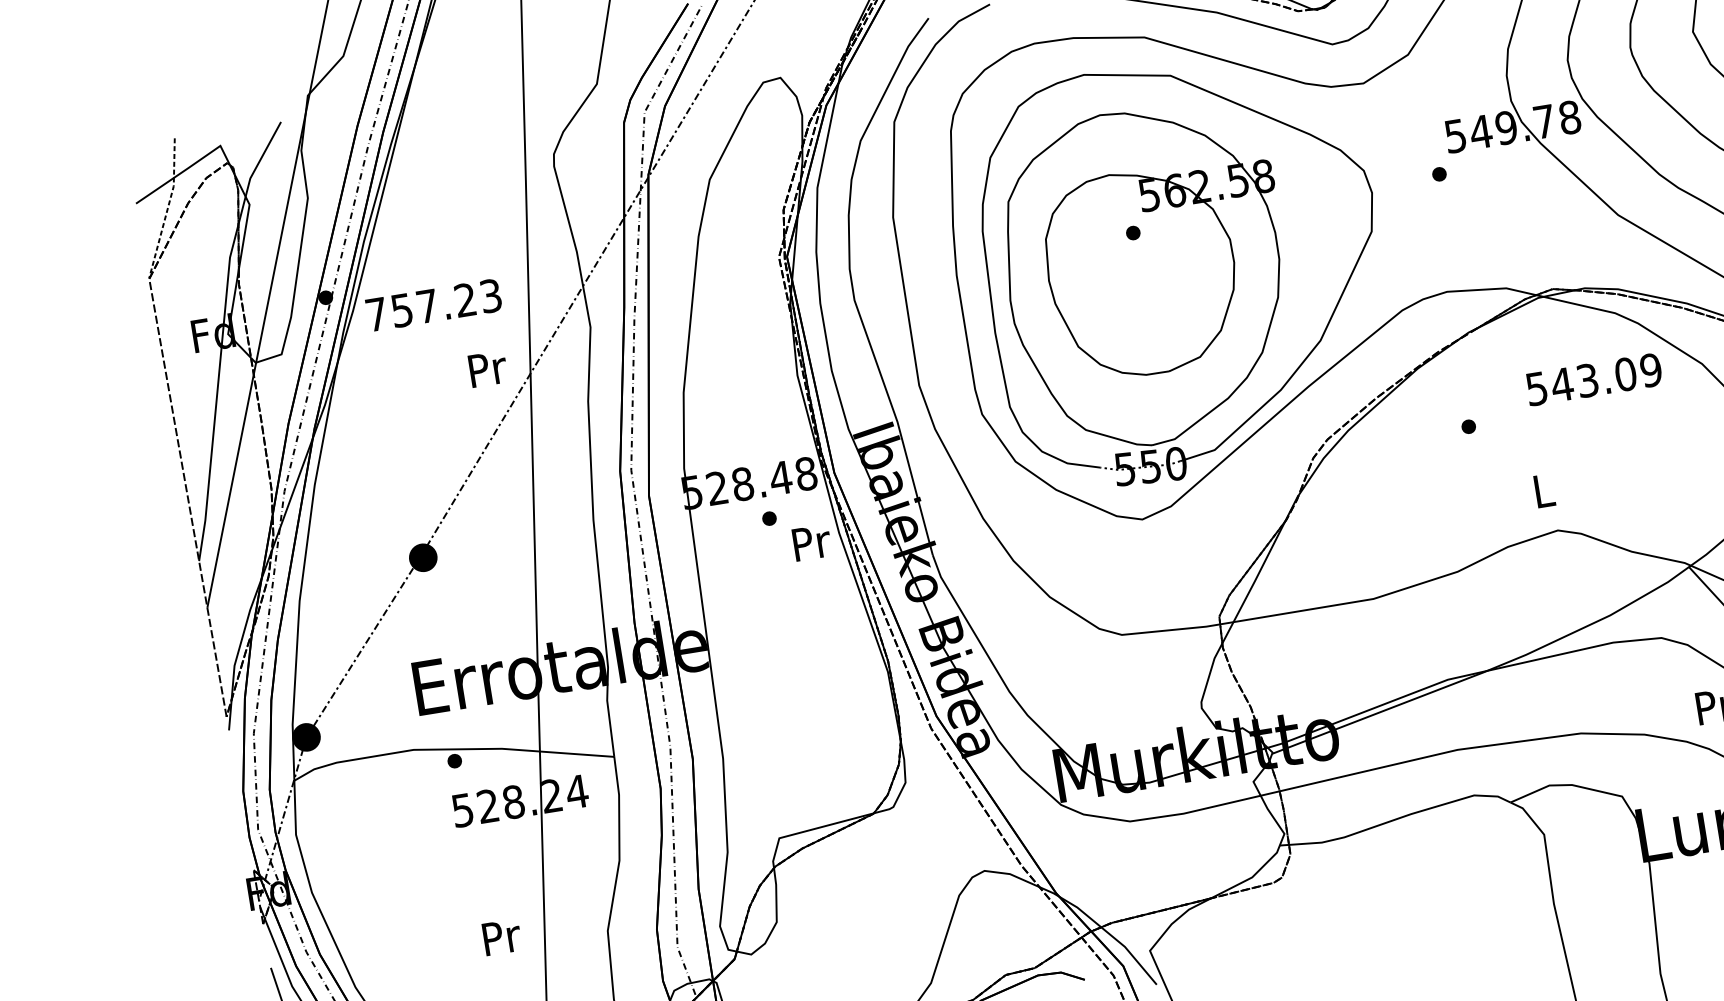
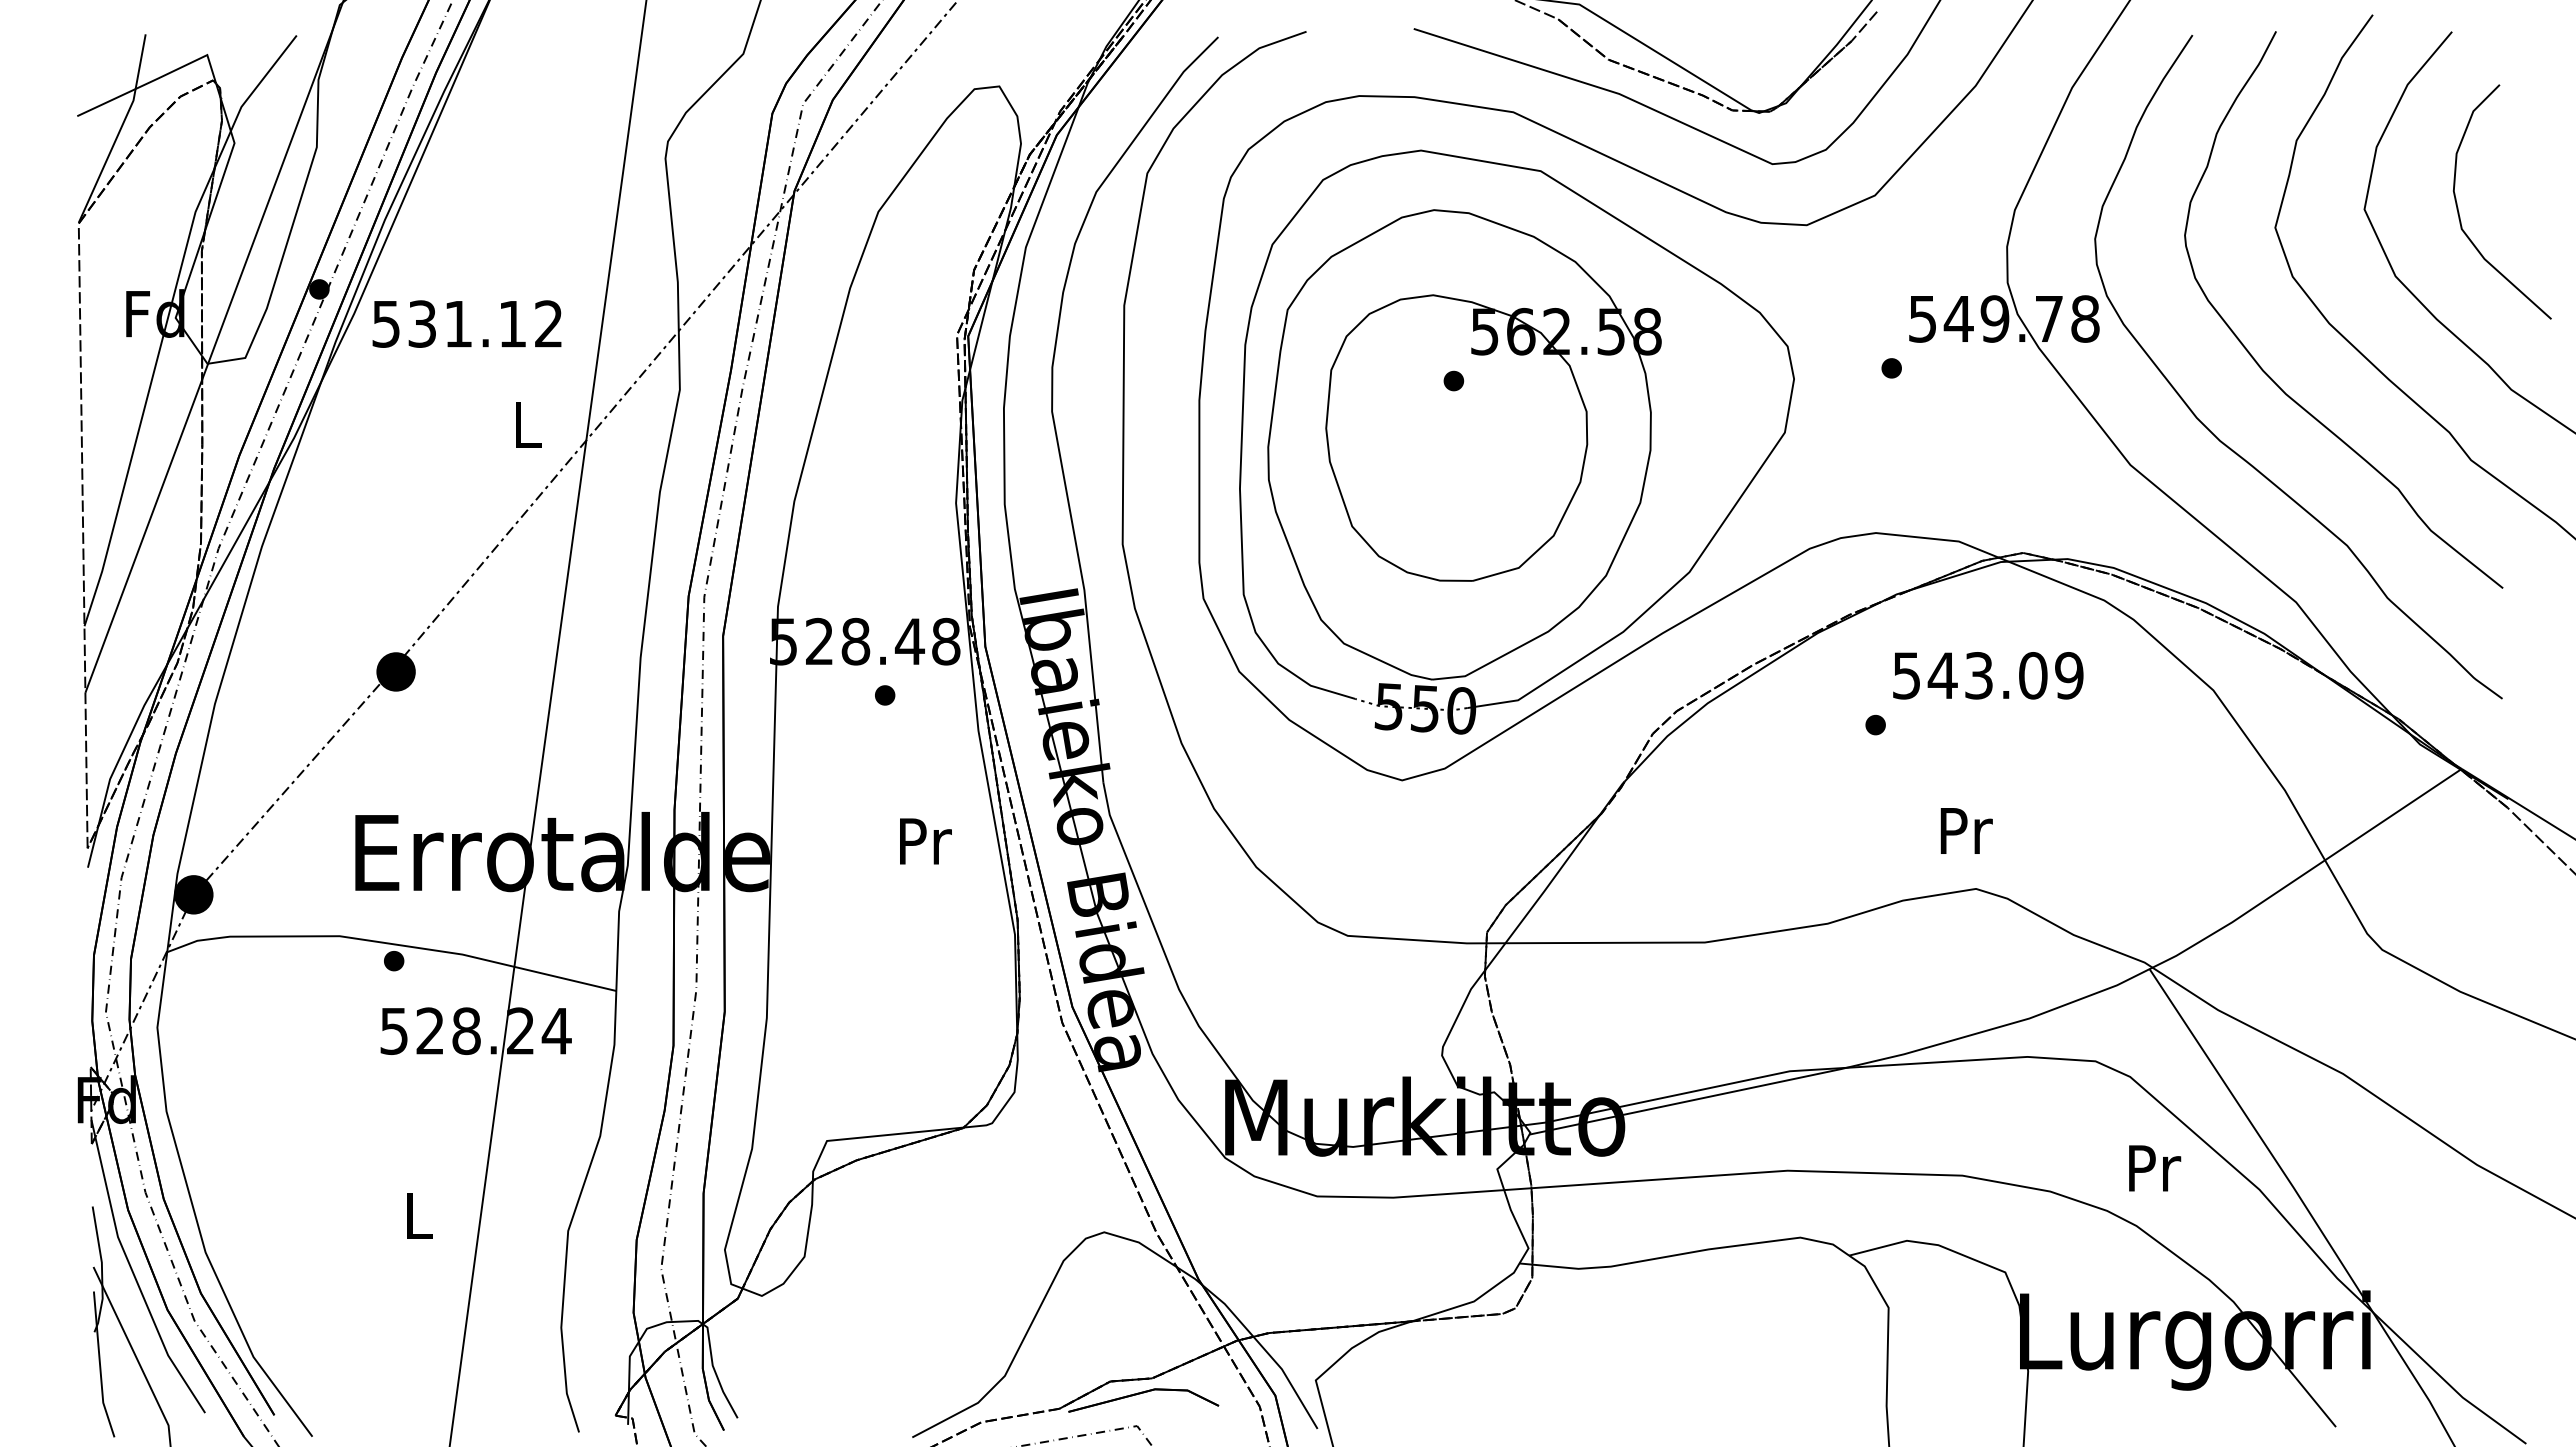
line: (168, 208) -> (120, 130), dashed -> solid
text: (433, 304) -> (467, 323), 757.23 -> 531.12
text: (488, 368) -> (528, 424), Pr -> L
text: (1594, 379) -> (1988, 675), moved
text: (1544, 490) -> (1966, 830), L -> Pr
text: (811, 542) -> (925, 841), moved
text: (502, 936) -> (420, 1215), Pr -> L

